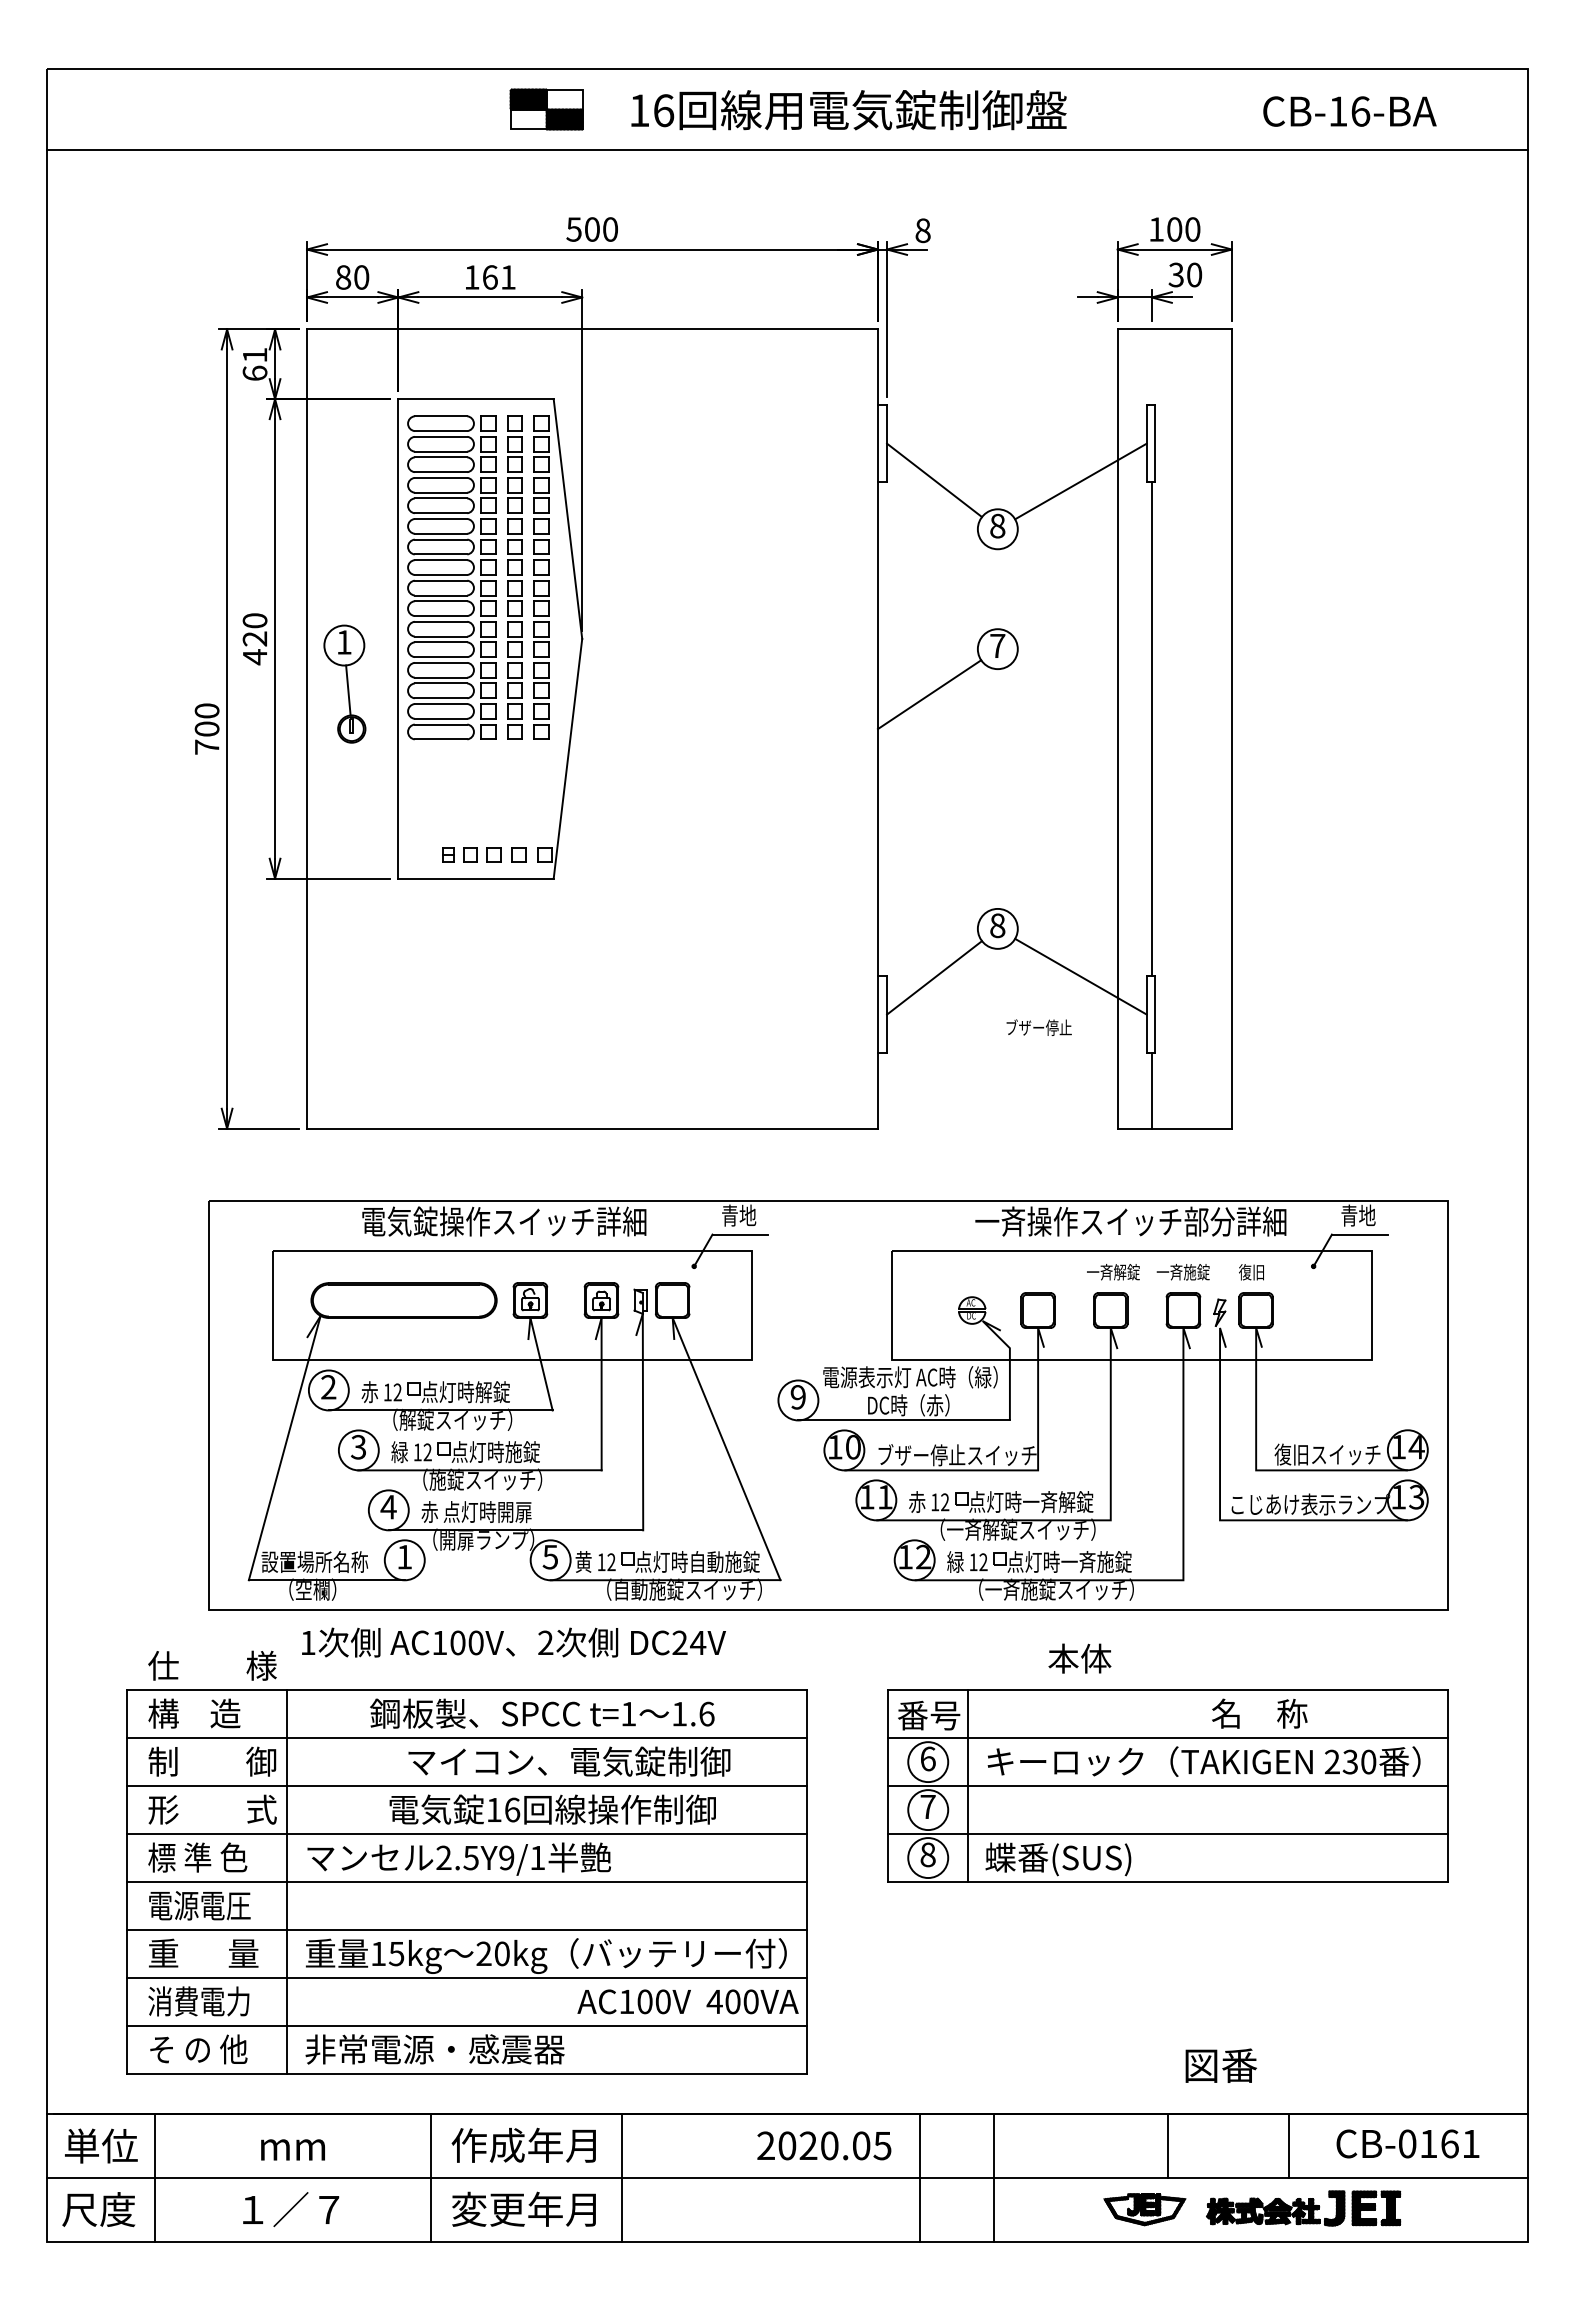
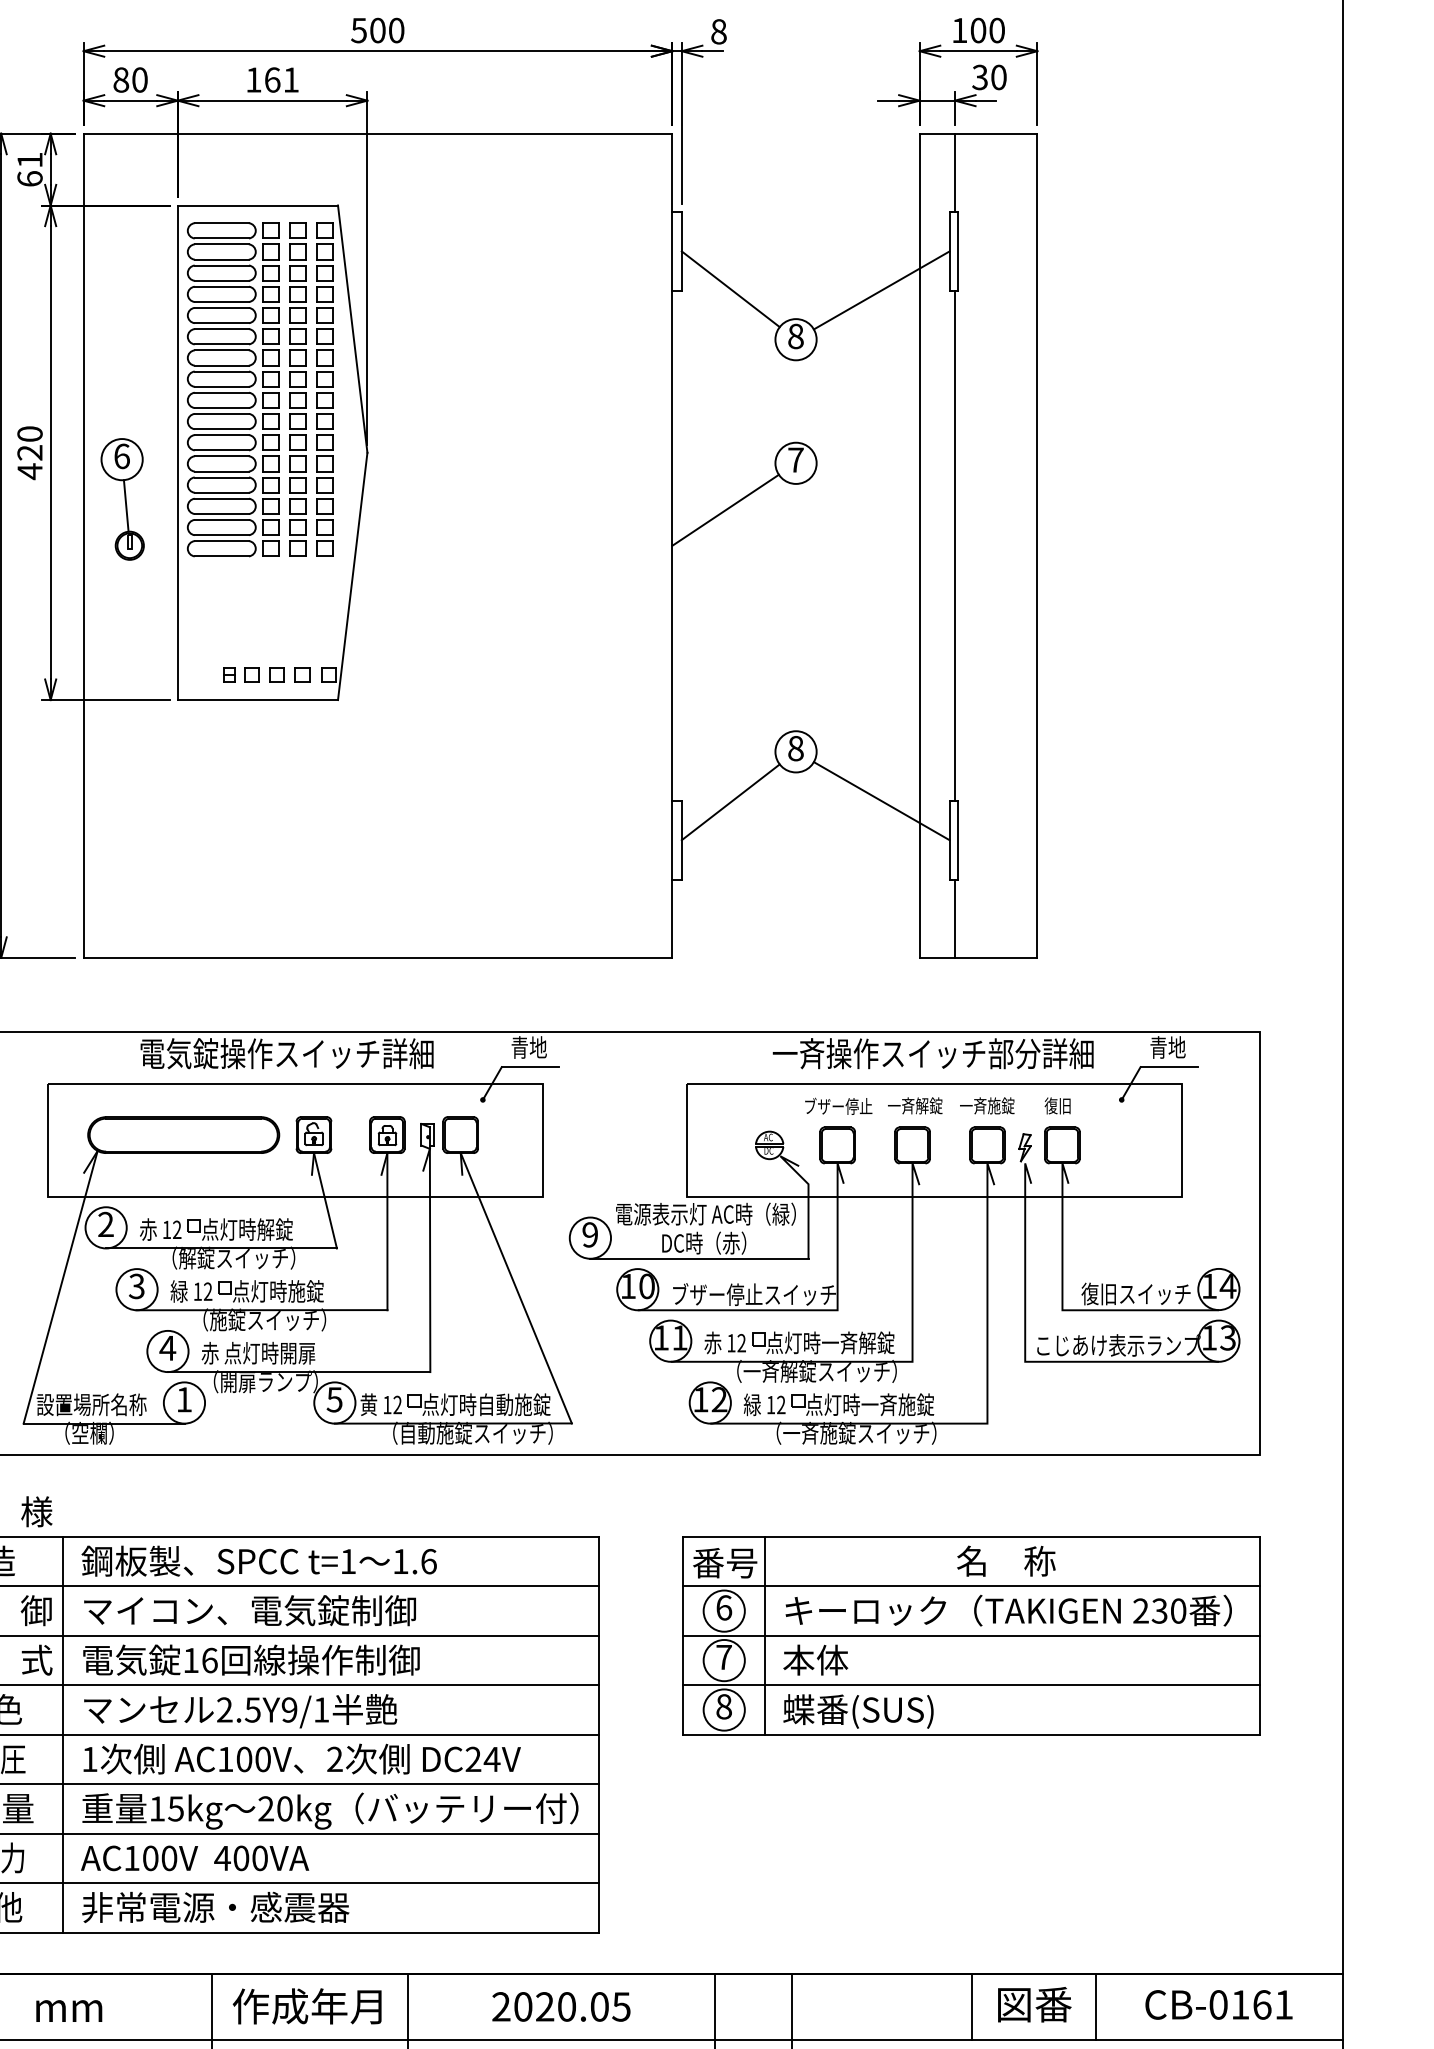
line: (1151, 367) -> (954, 172), added
text: (344, 642) -> (122, 456), 1 -> 6
text: (1038, 1027) -> (837, 1106), moved
text: (513, 1642) -> (301, 1759), moved
text: (1079, 1658) -> (815, 1659), moved
text: (542, 1713) -> (259, 1560), moved
text: (1259, 1713) -> (1006, 1560), moved
text: (569, 1761) -> (250, 1610), moved
text: (552, 1809) -> (251, 1659), moved
text: (687, 2001) -> (194, 1858), moved
text: (1220, 2065) -> (1033, 2004), moved
text: (824, 2145) -> (561, 2006), moved

